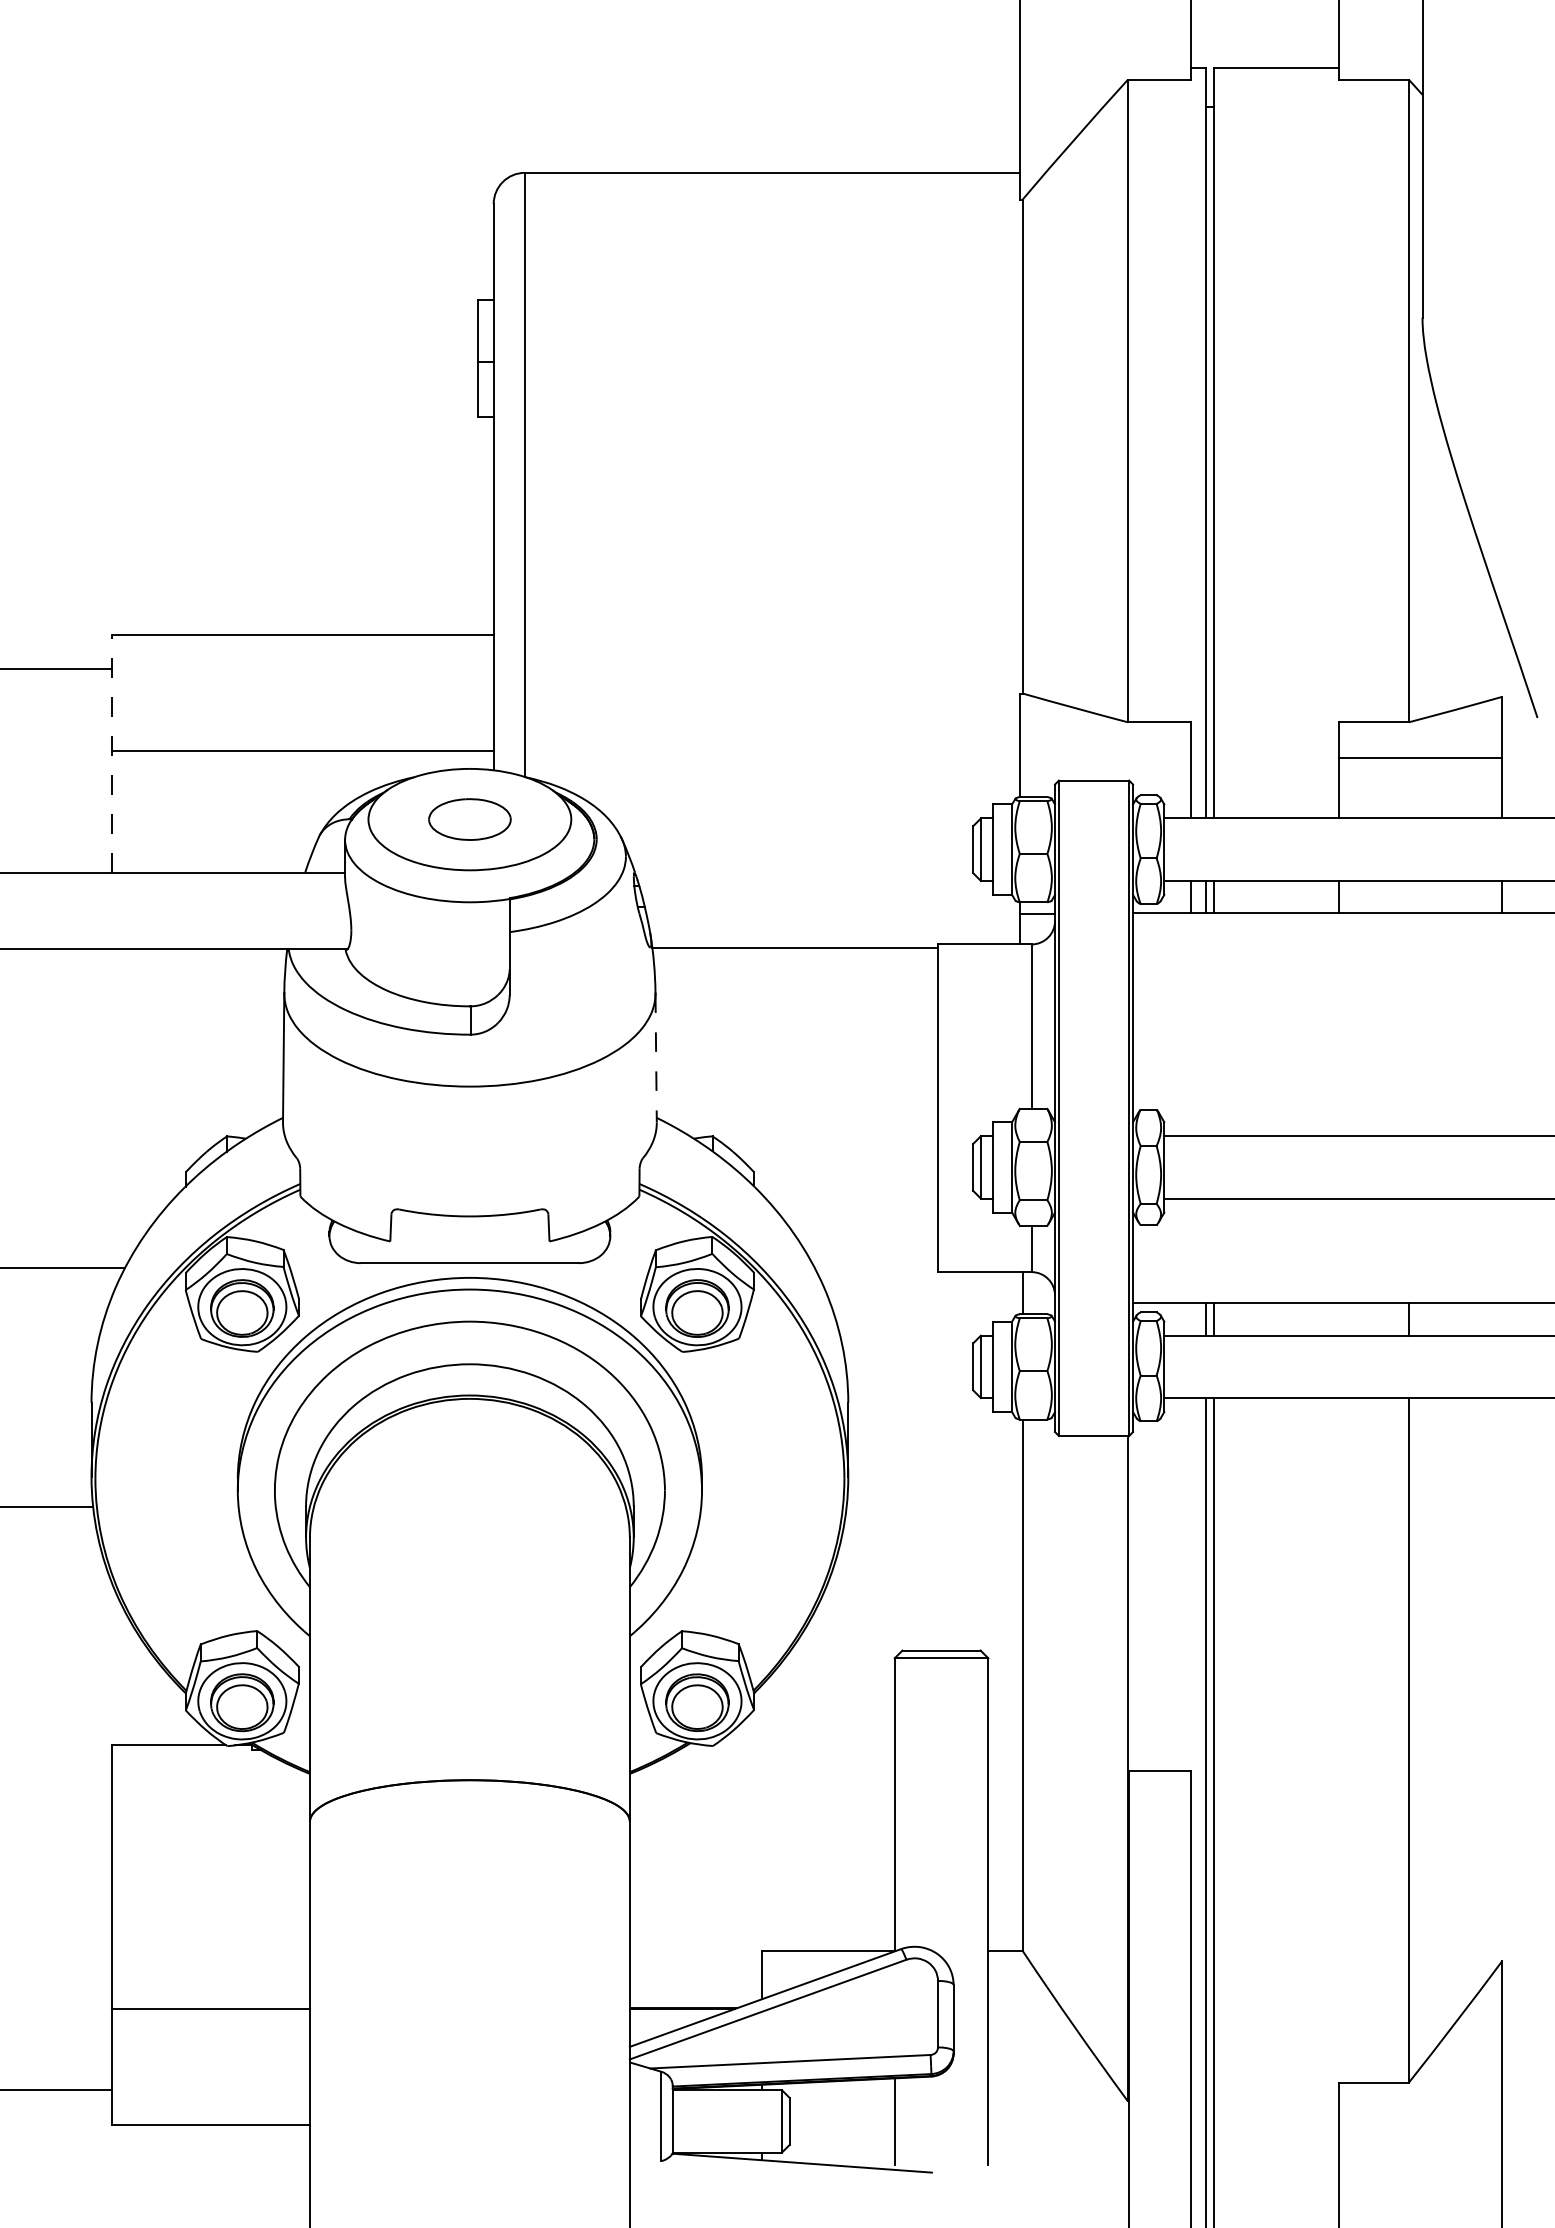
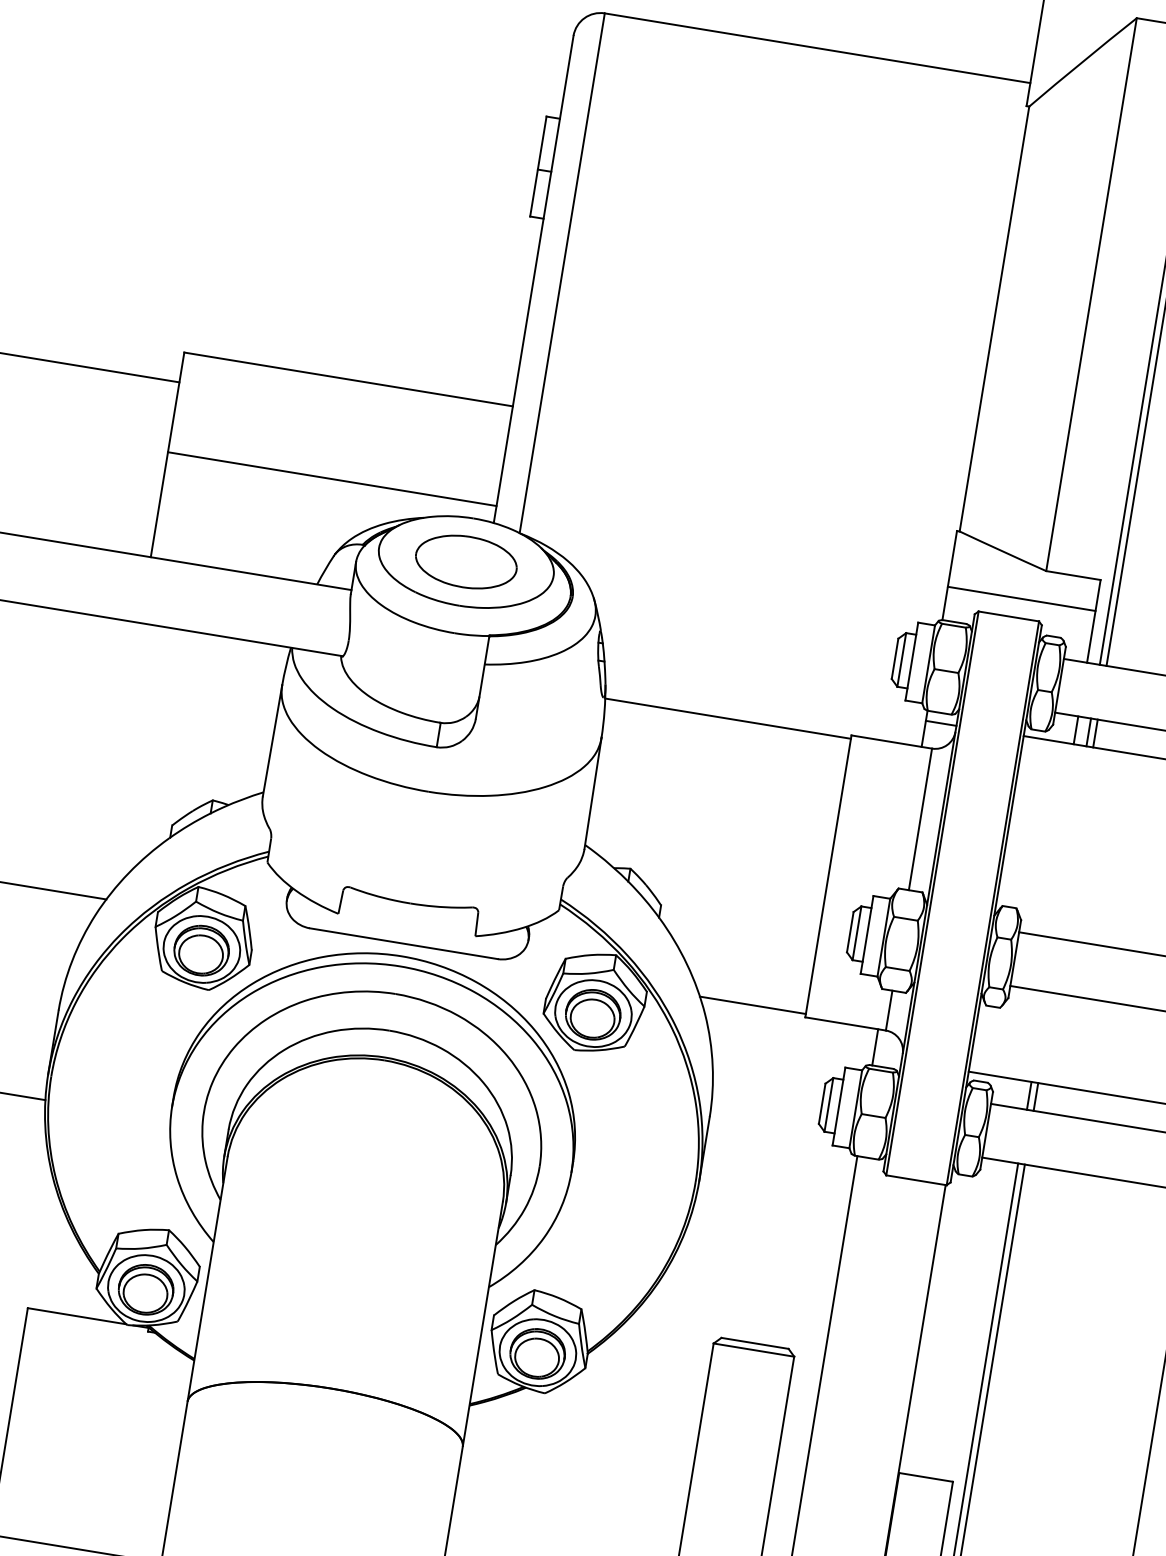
line: (111, 753) -> (167, 454), dashed -> solid
line: (1105, 758) -> (1021, 599), added
part: (469, 819) -> (466, 561), size x1.43
line: (656, 1057) -> (593, 793), dashed -> solid
line: (876, 1268) -> (752, 1005), added

